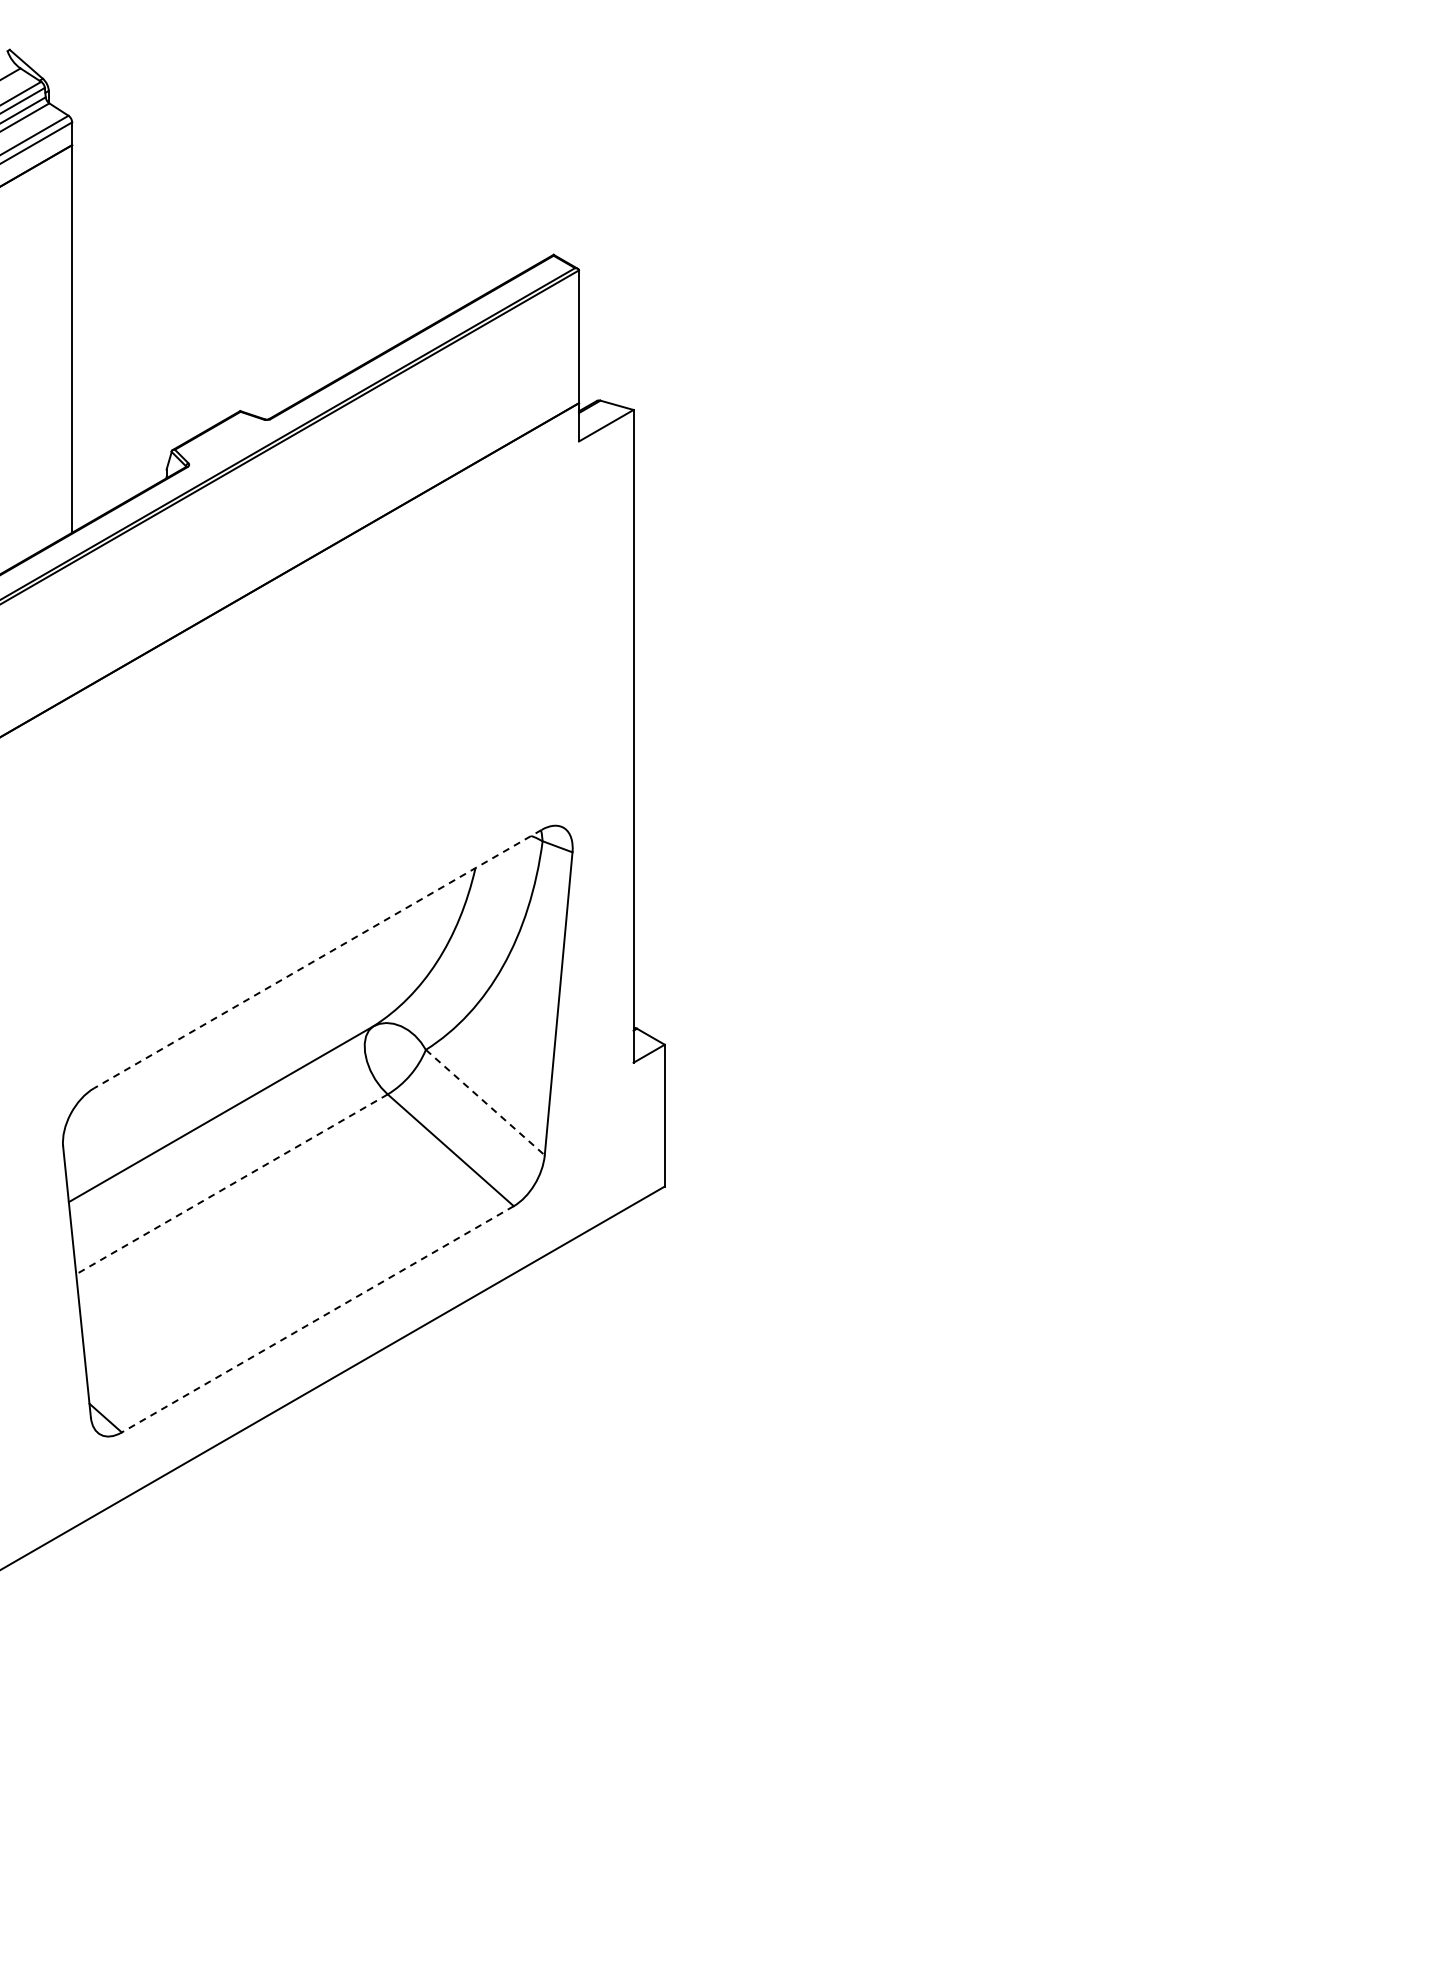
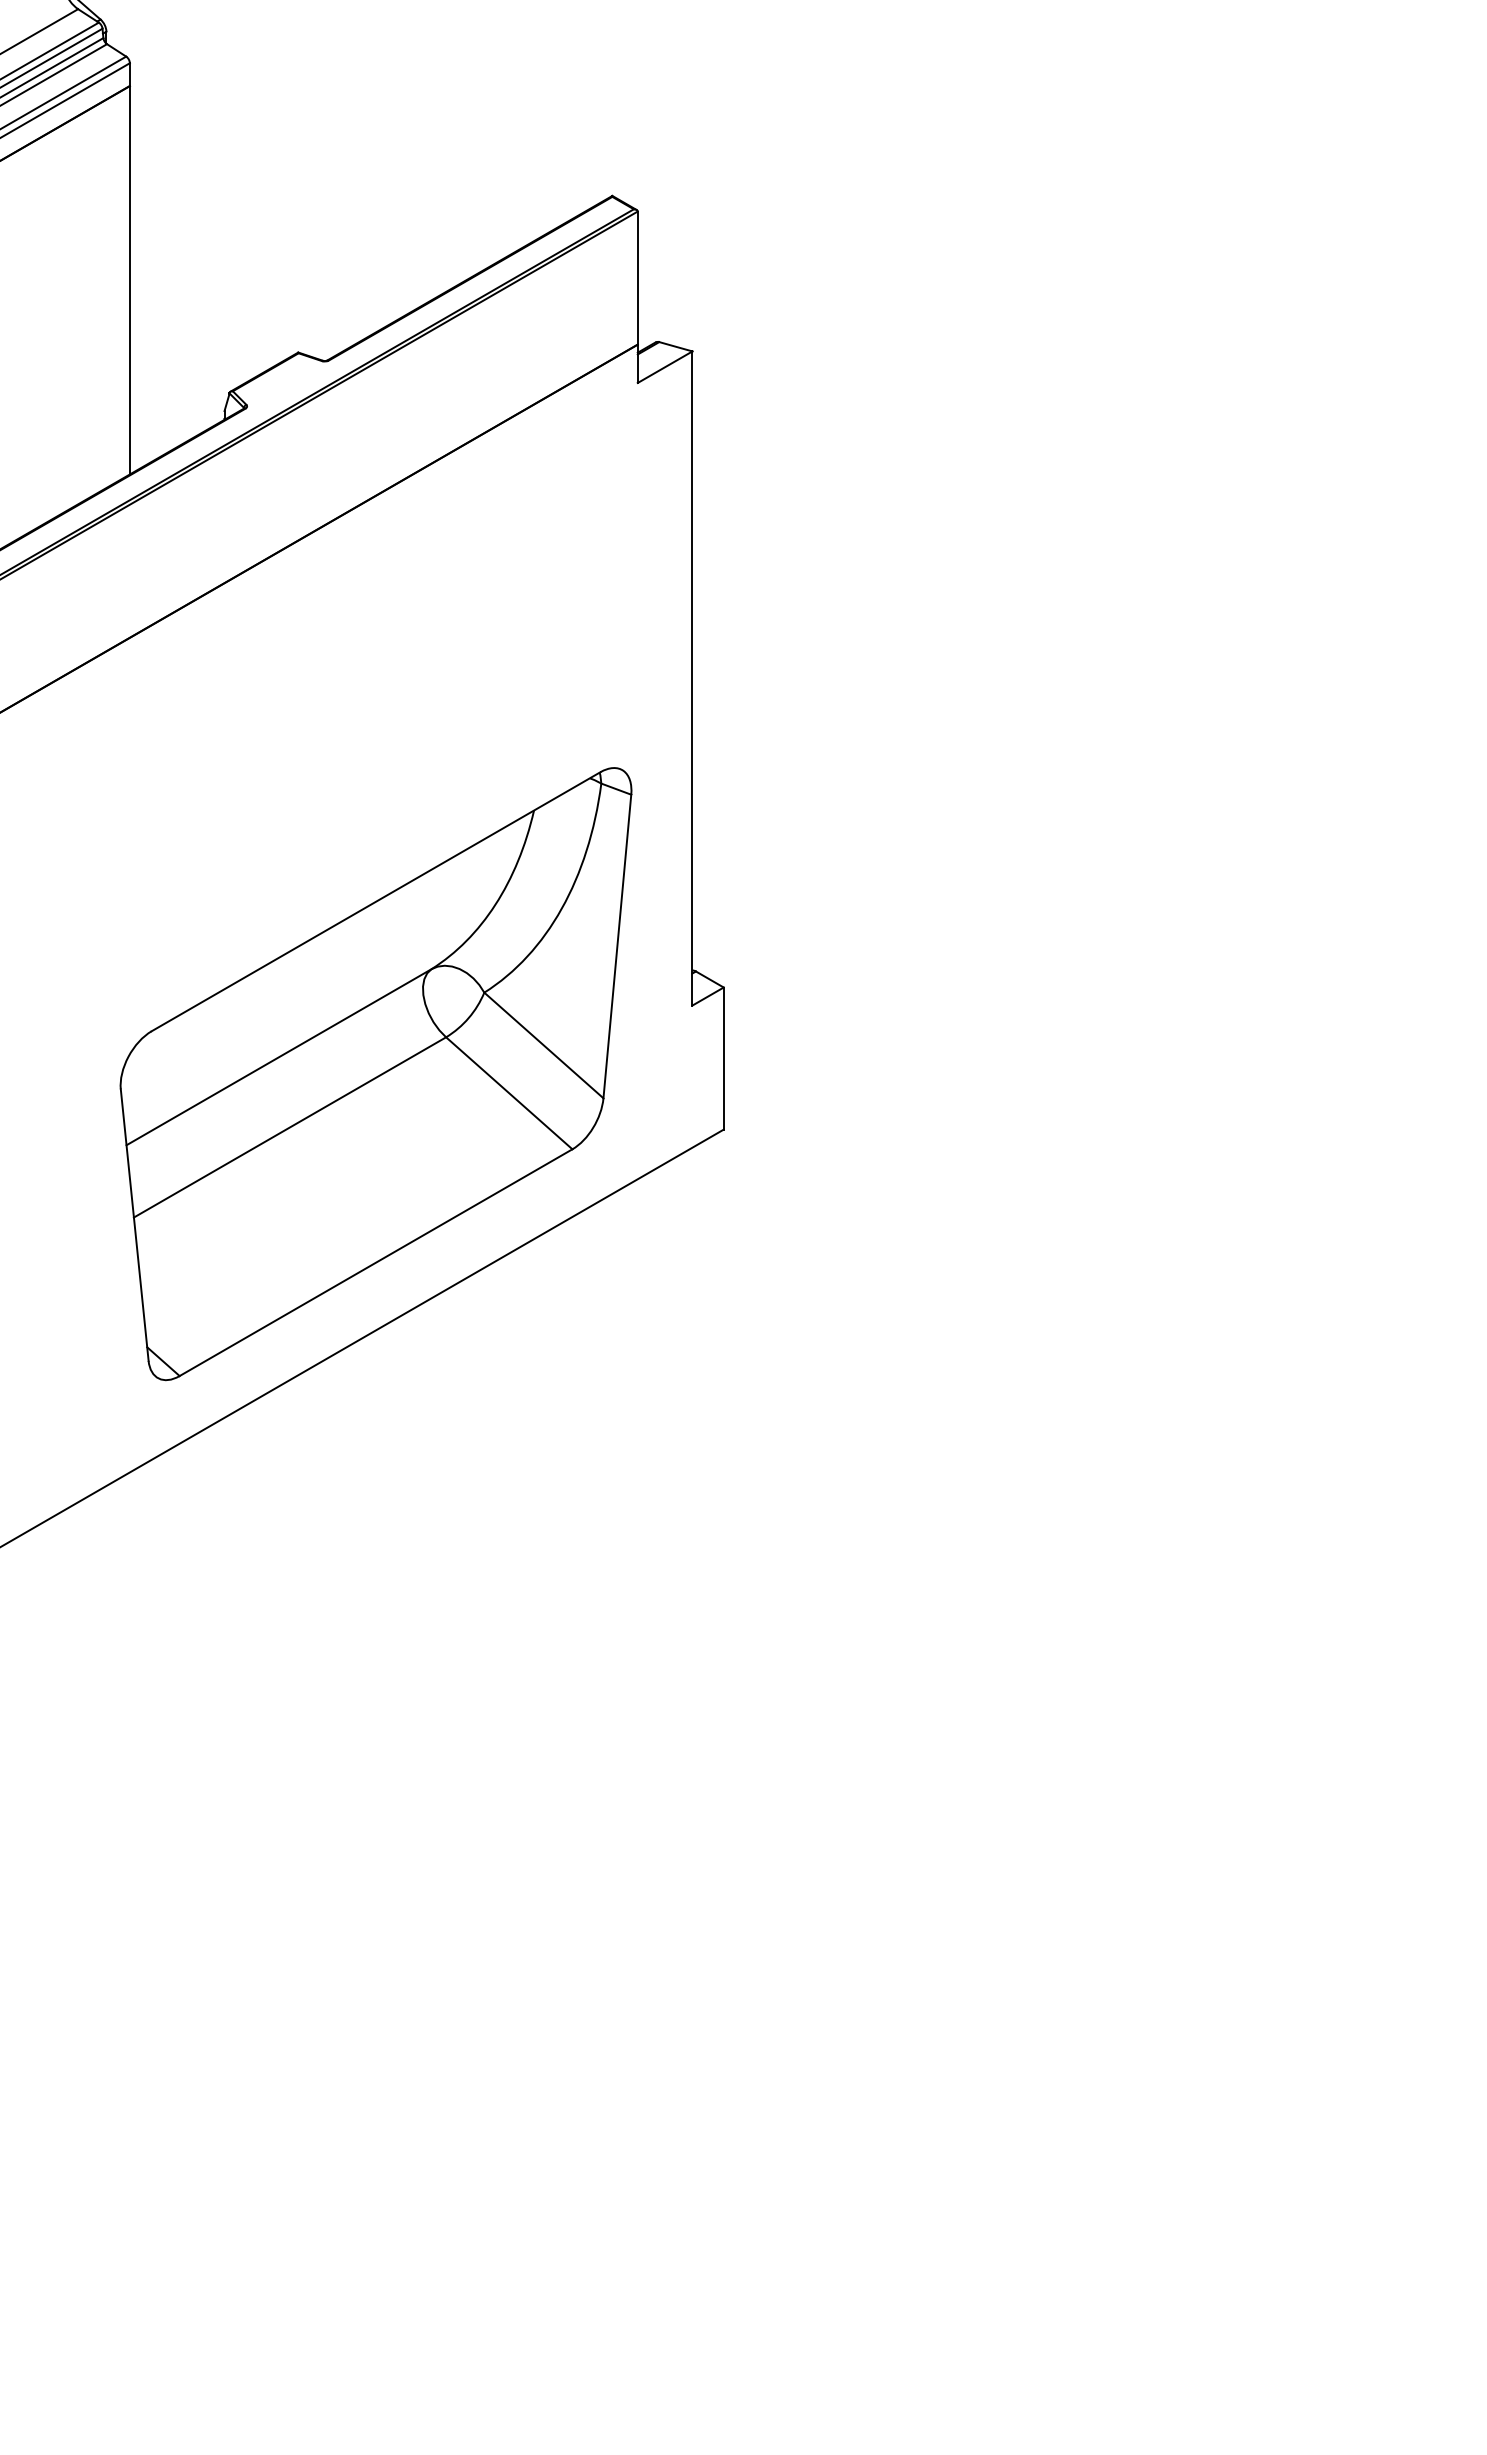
line: (317, 959) -> (375, 902), dashed -> solid
line: (484, 1102) -> (543, 1045), dashed -> solid
line: (231, 1184) -> (289, 1127), dashed -> solid
line: (318, 1319) -> (376, 1262), dashed -> solid

